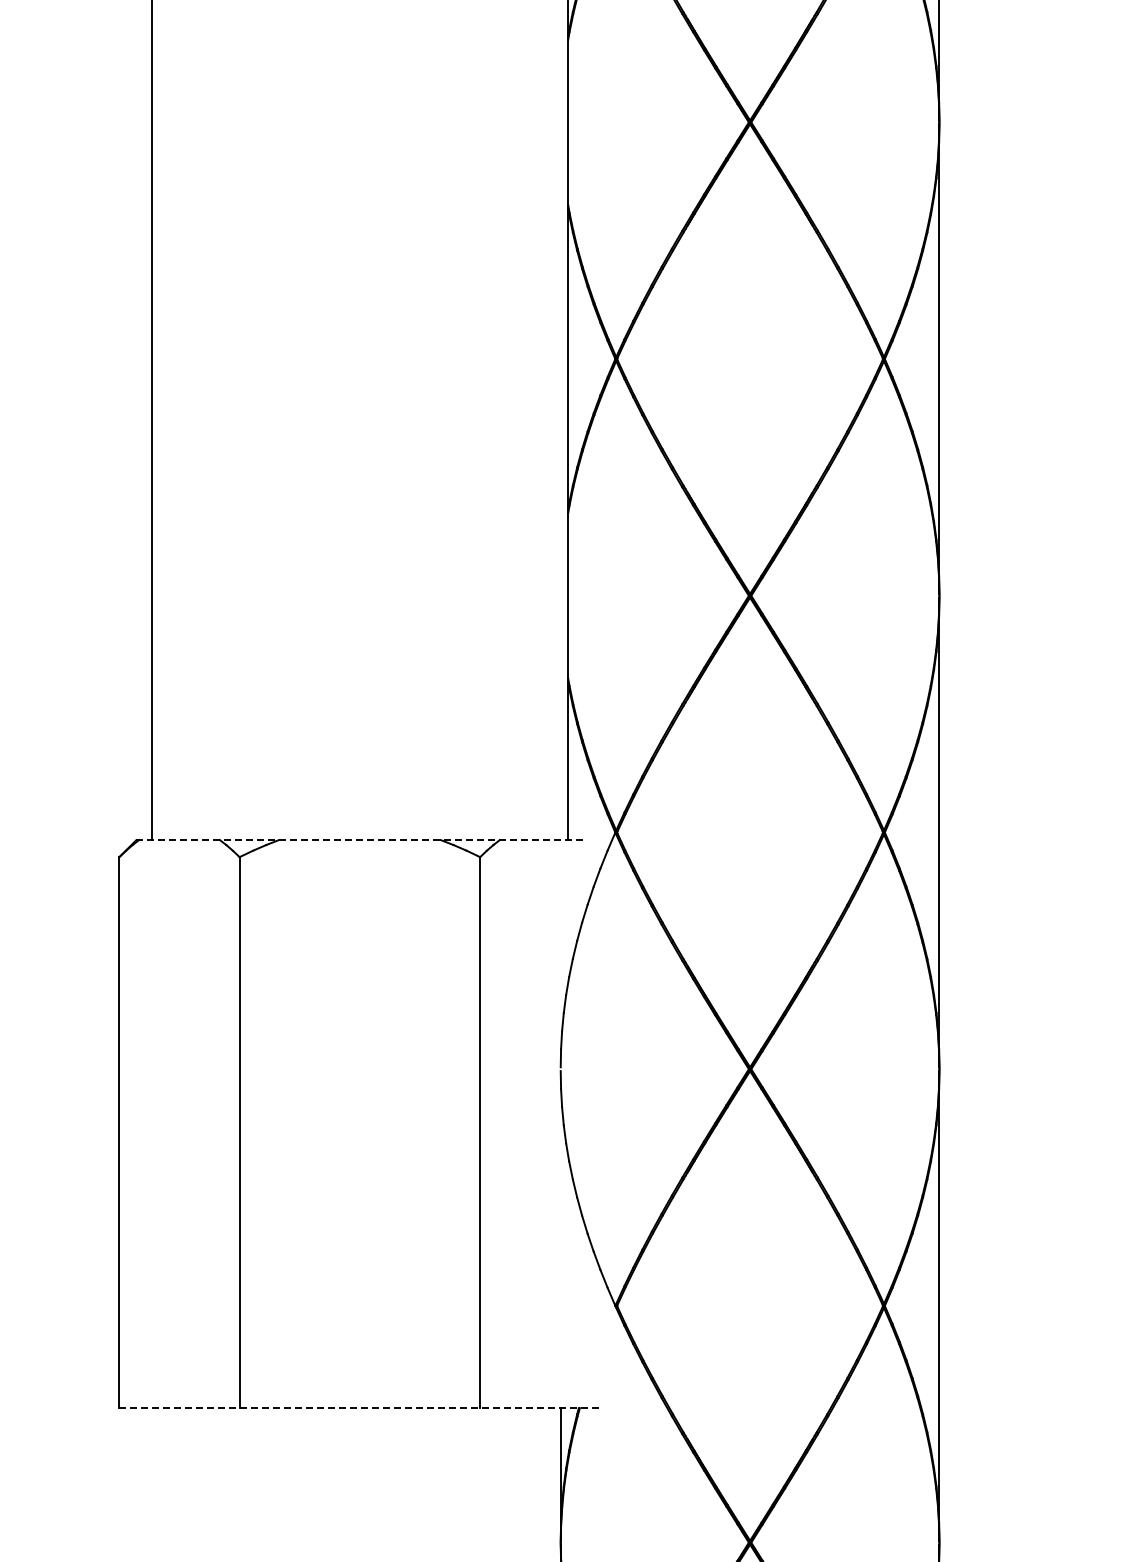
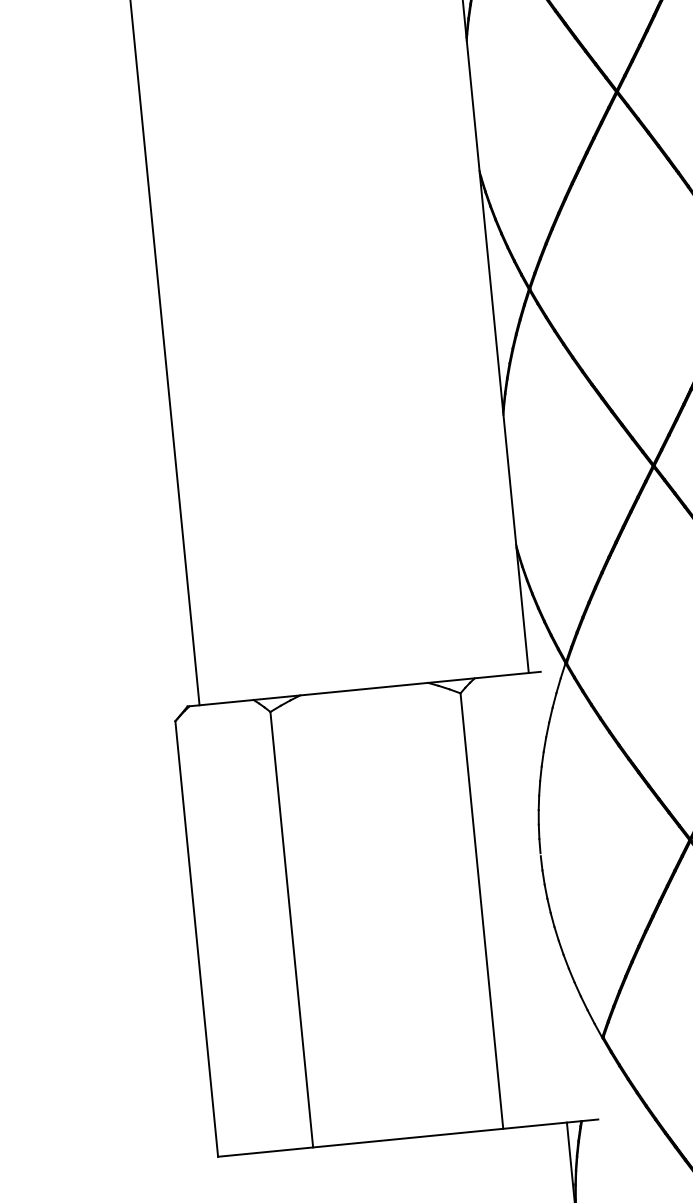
line: (360, 840) -> (364, 689), dashed -> solid
line: (359, 1408) -> (407, 1138), dashed -> solid

